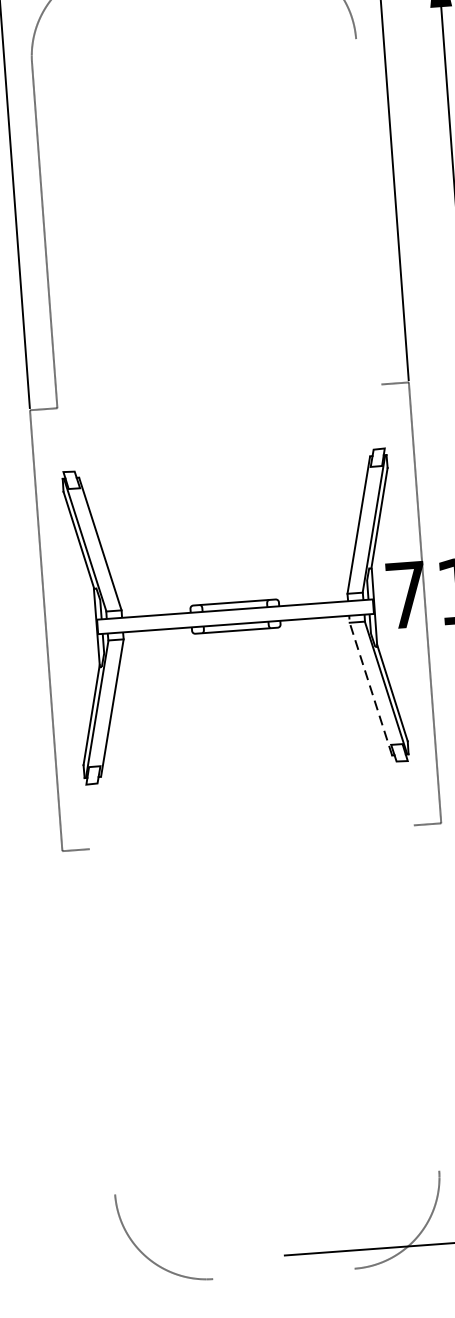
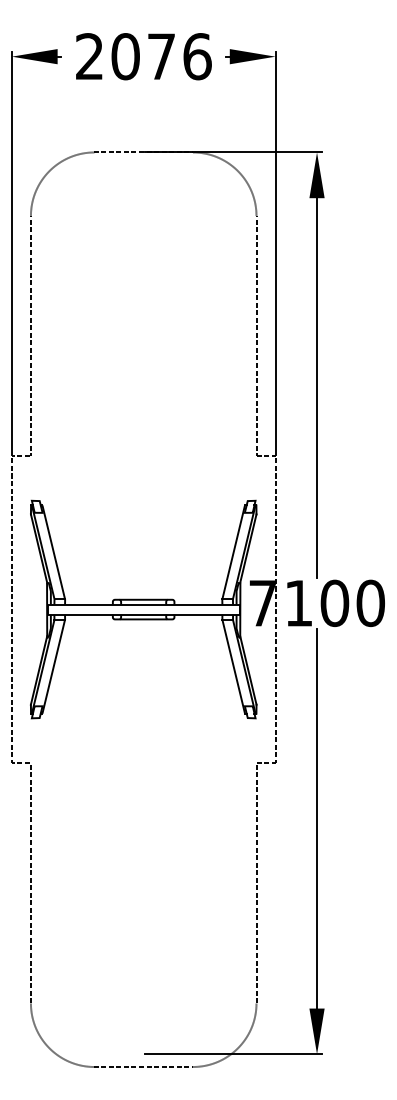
line: (368, 210) -> (256, 335), added
line: (368, 684) -> (232, 663), dashed -> solid
line: (426, 998) -> (256, 883), added
line: (101, 1022) -> (30, 883), added
line: (283, 1274) -> (143, 1067), added

